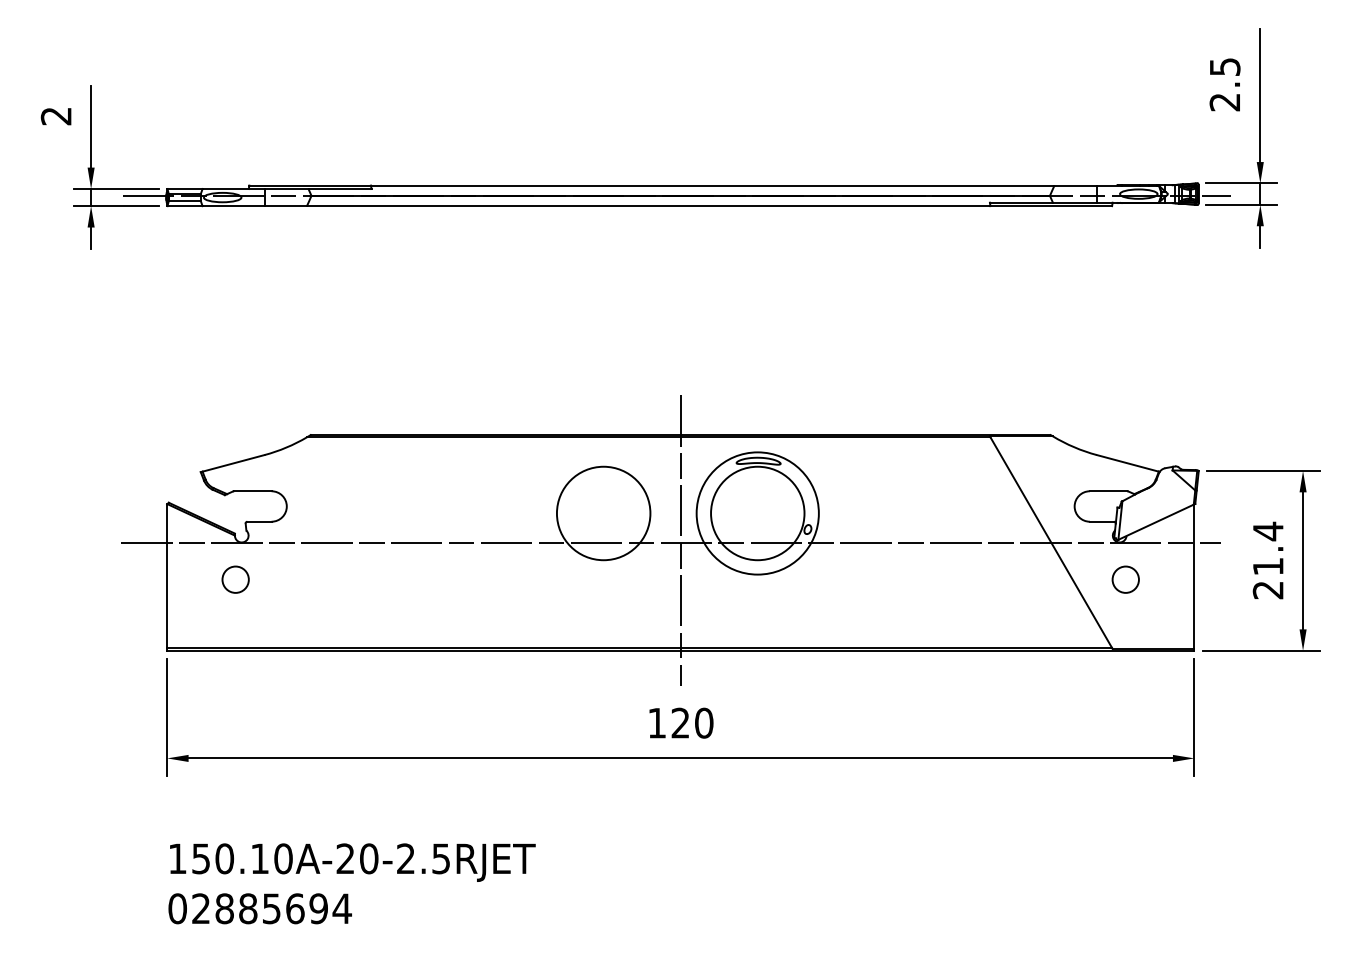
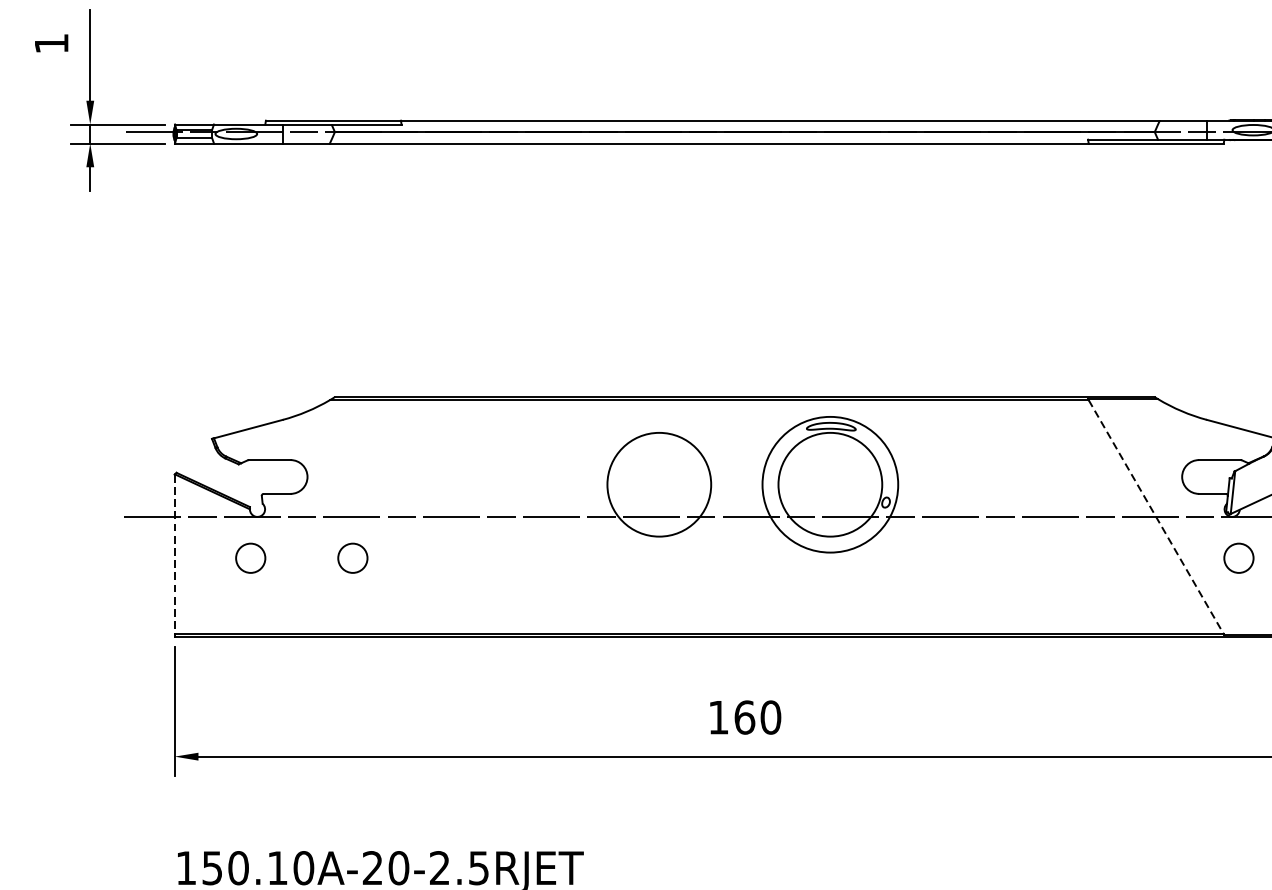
text: (55, 116) -> (50, 44), 2 -> 1
line: (680, 540) -> (744, 514), removed
line: (1051, 542) -> (1156, 516), solid -> dashed
line: (167, 576) -> (175, 554), solid -> dashed
circle: (327, 579) -> (352, 558), added
text: (680, 722) -> (744, 716), 120 -> 160

